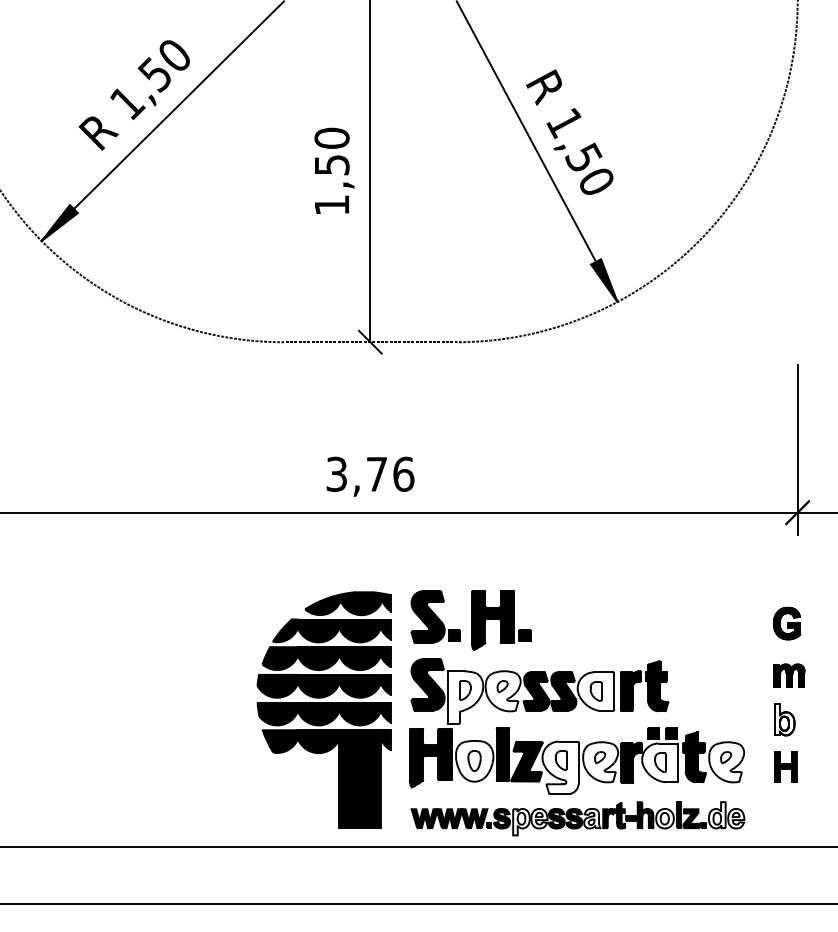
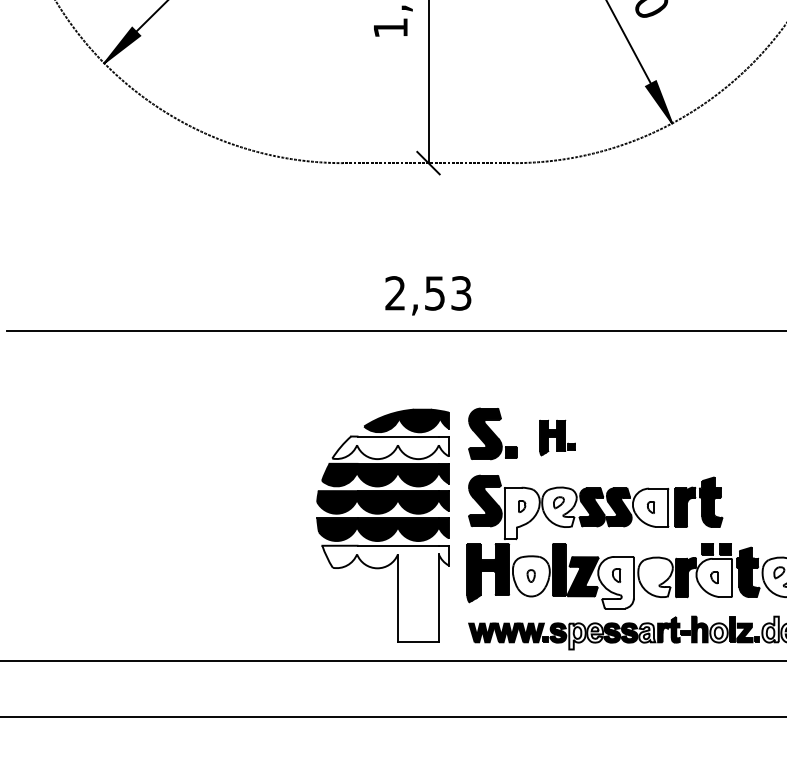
text: (370, 473) -> (428, 292), 3,76 -> 2,53
part: (501, 620) -> (557, 437), size x0.6
fill: (331, 630) -> (390, 447), removed
part: (465, 690) -> (522, 506), size x0.6
part: (595, 691) -> (650, 507), size x0.6
part: (600, 757) -> (655, 572), removed
part: (474, 760) -> (531, 575), size x0.6
part: (560, 760) -> (615, 575), size x0.7
part: (660, 762) -> (714, 577), size x0.6
fill: (326, 779) -> (385, 594), removed

